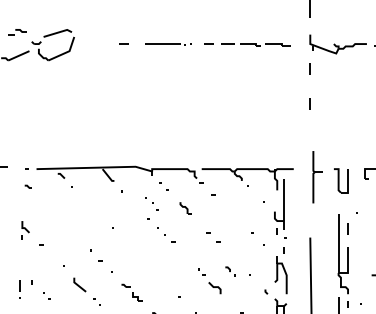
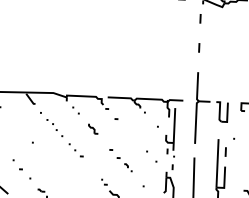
part: (317, 176) -> (202, 107), size x1.67
part: (151, 203) -> (51, 124), moved
part: (230, 271) -> (128, 167), moved

